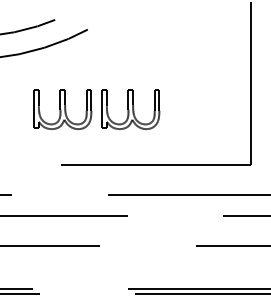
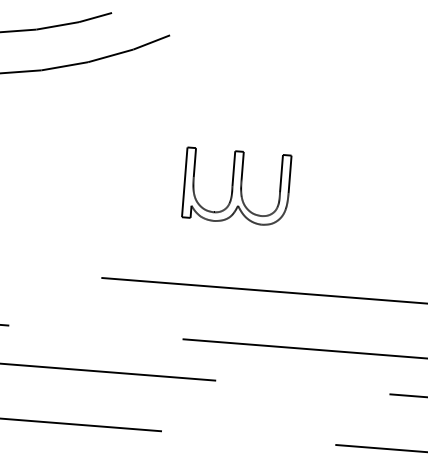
part: (62, 109) -> (112, 177), removed

